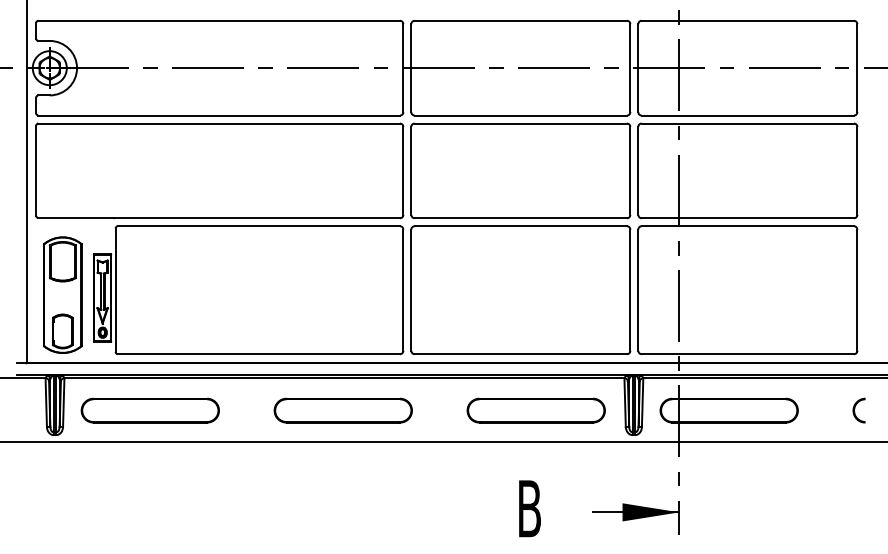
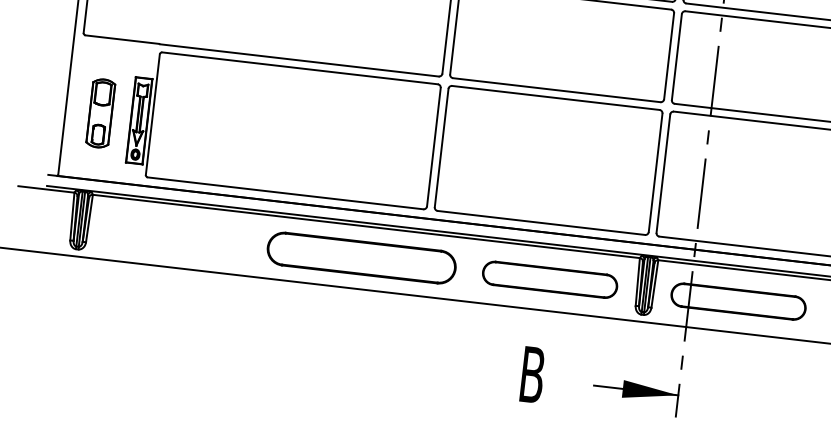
part: (62, 294) -> (100, 112), size x0.6
part: (149, 410) -> (172, 235), removed
part: (342, 410) -> (360, 257), size x1.4

